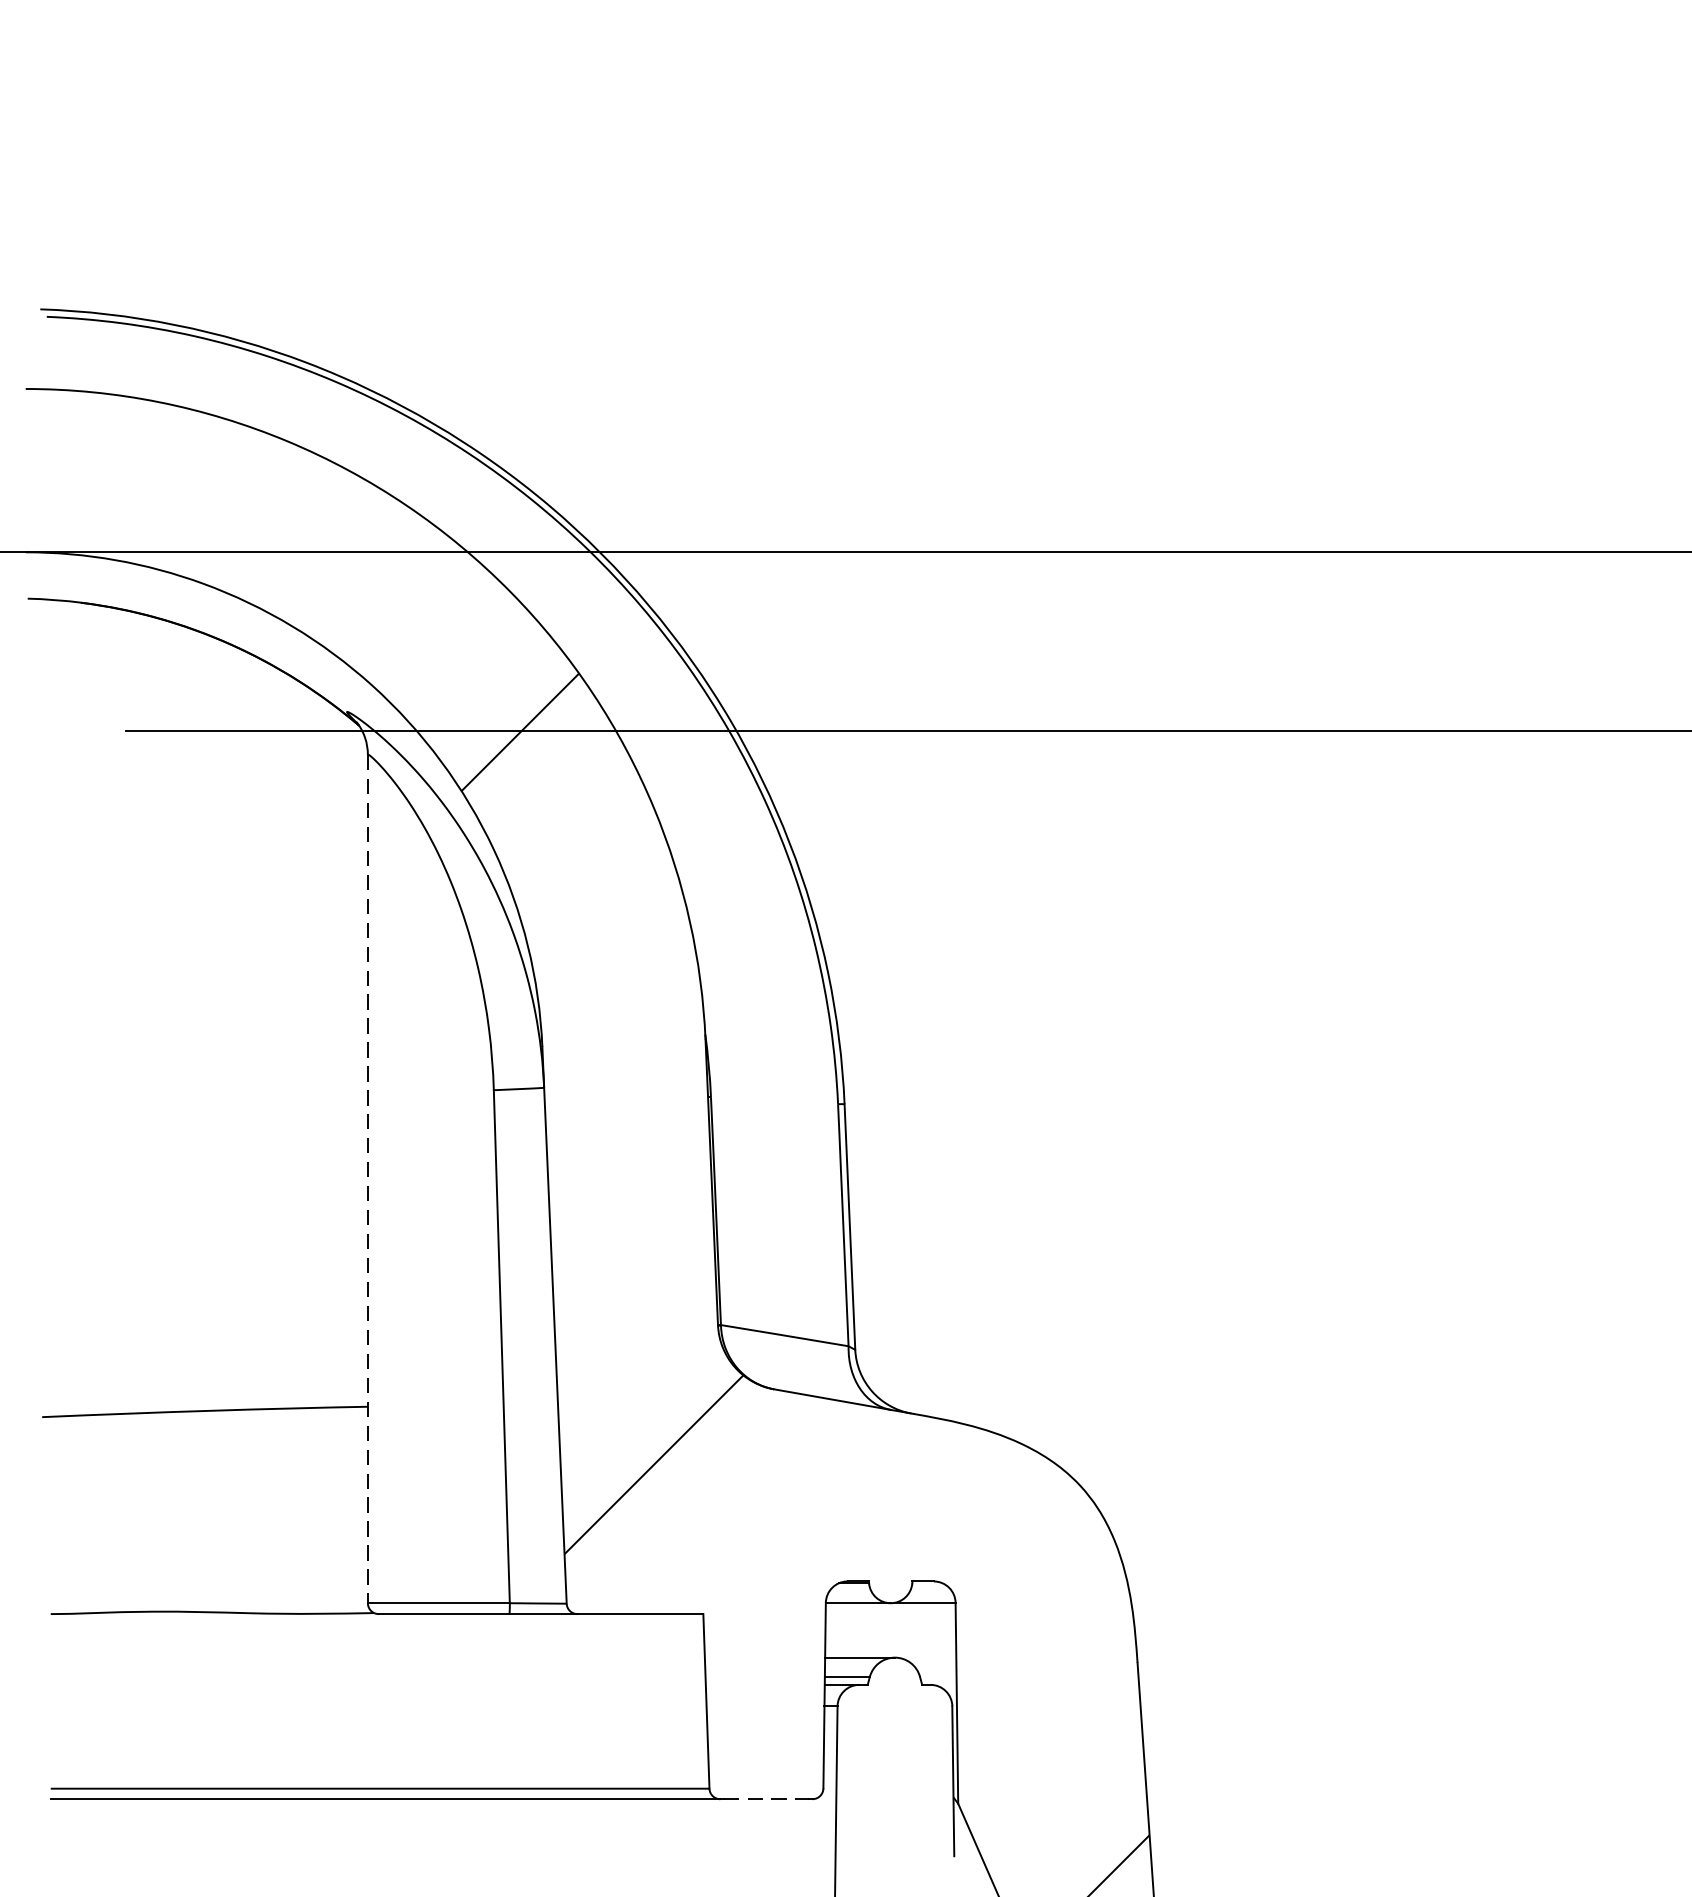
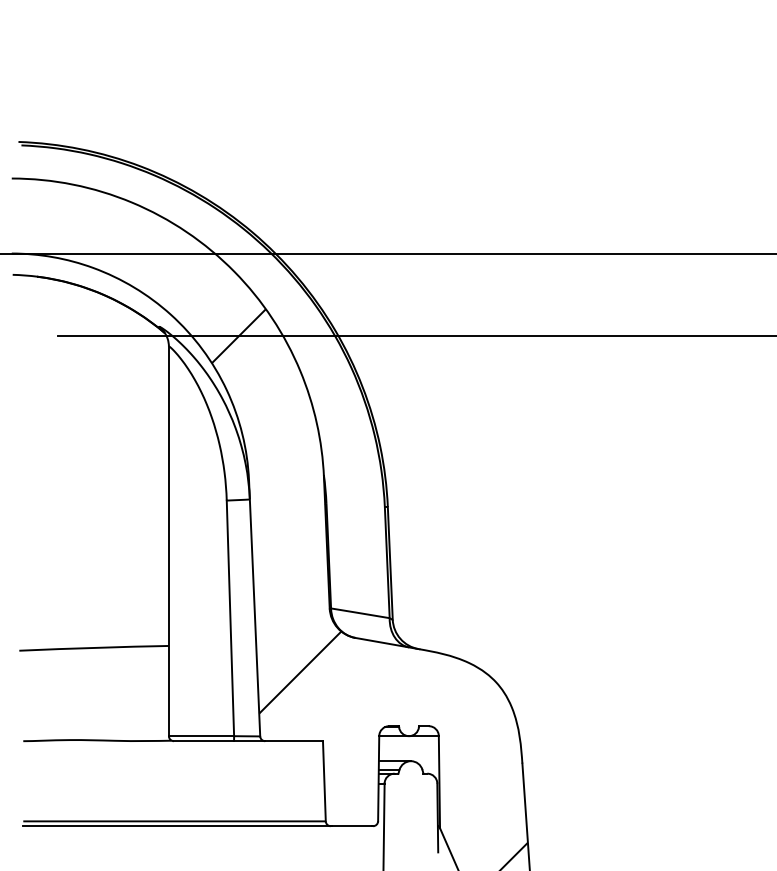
line: (366, 1179) -> (168, 541), dashed -> solid
line: (765, 1799) -> (351, 826), dashed -> solid

